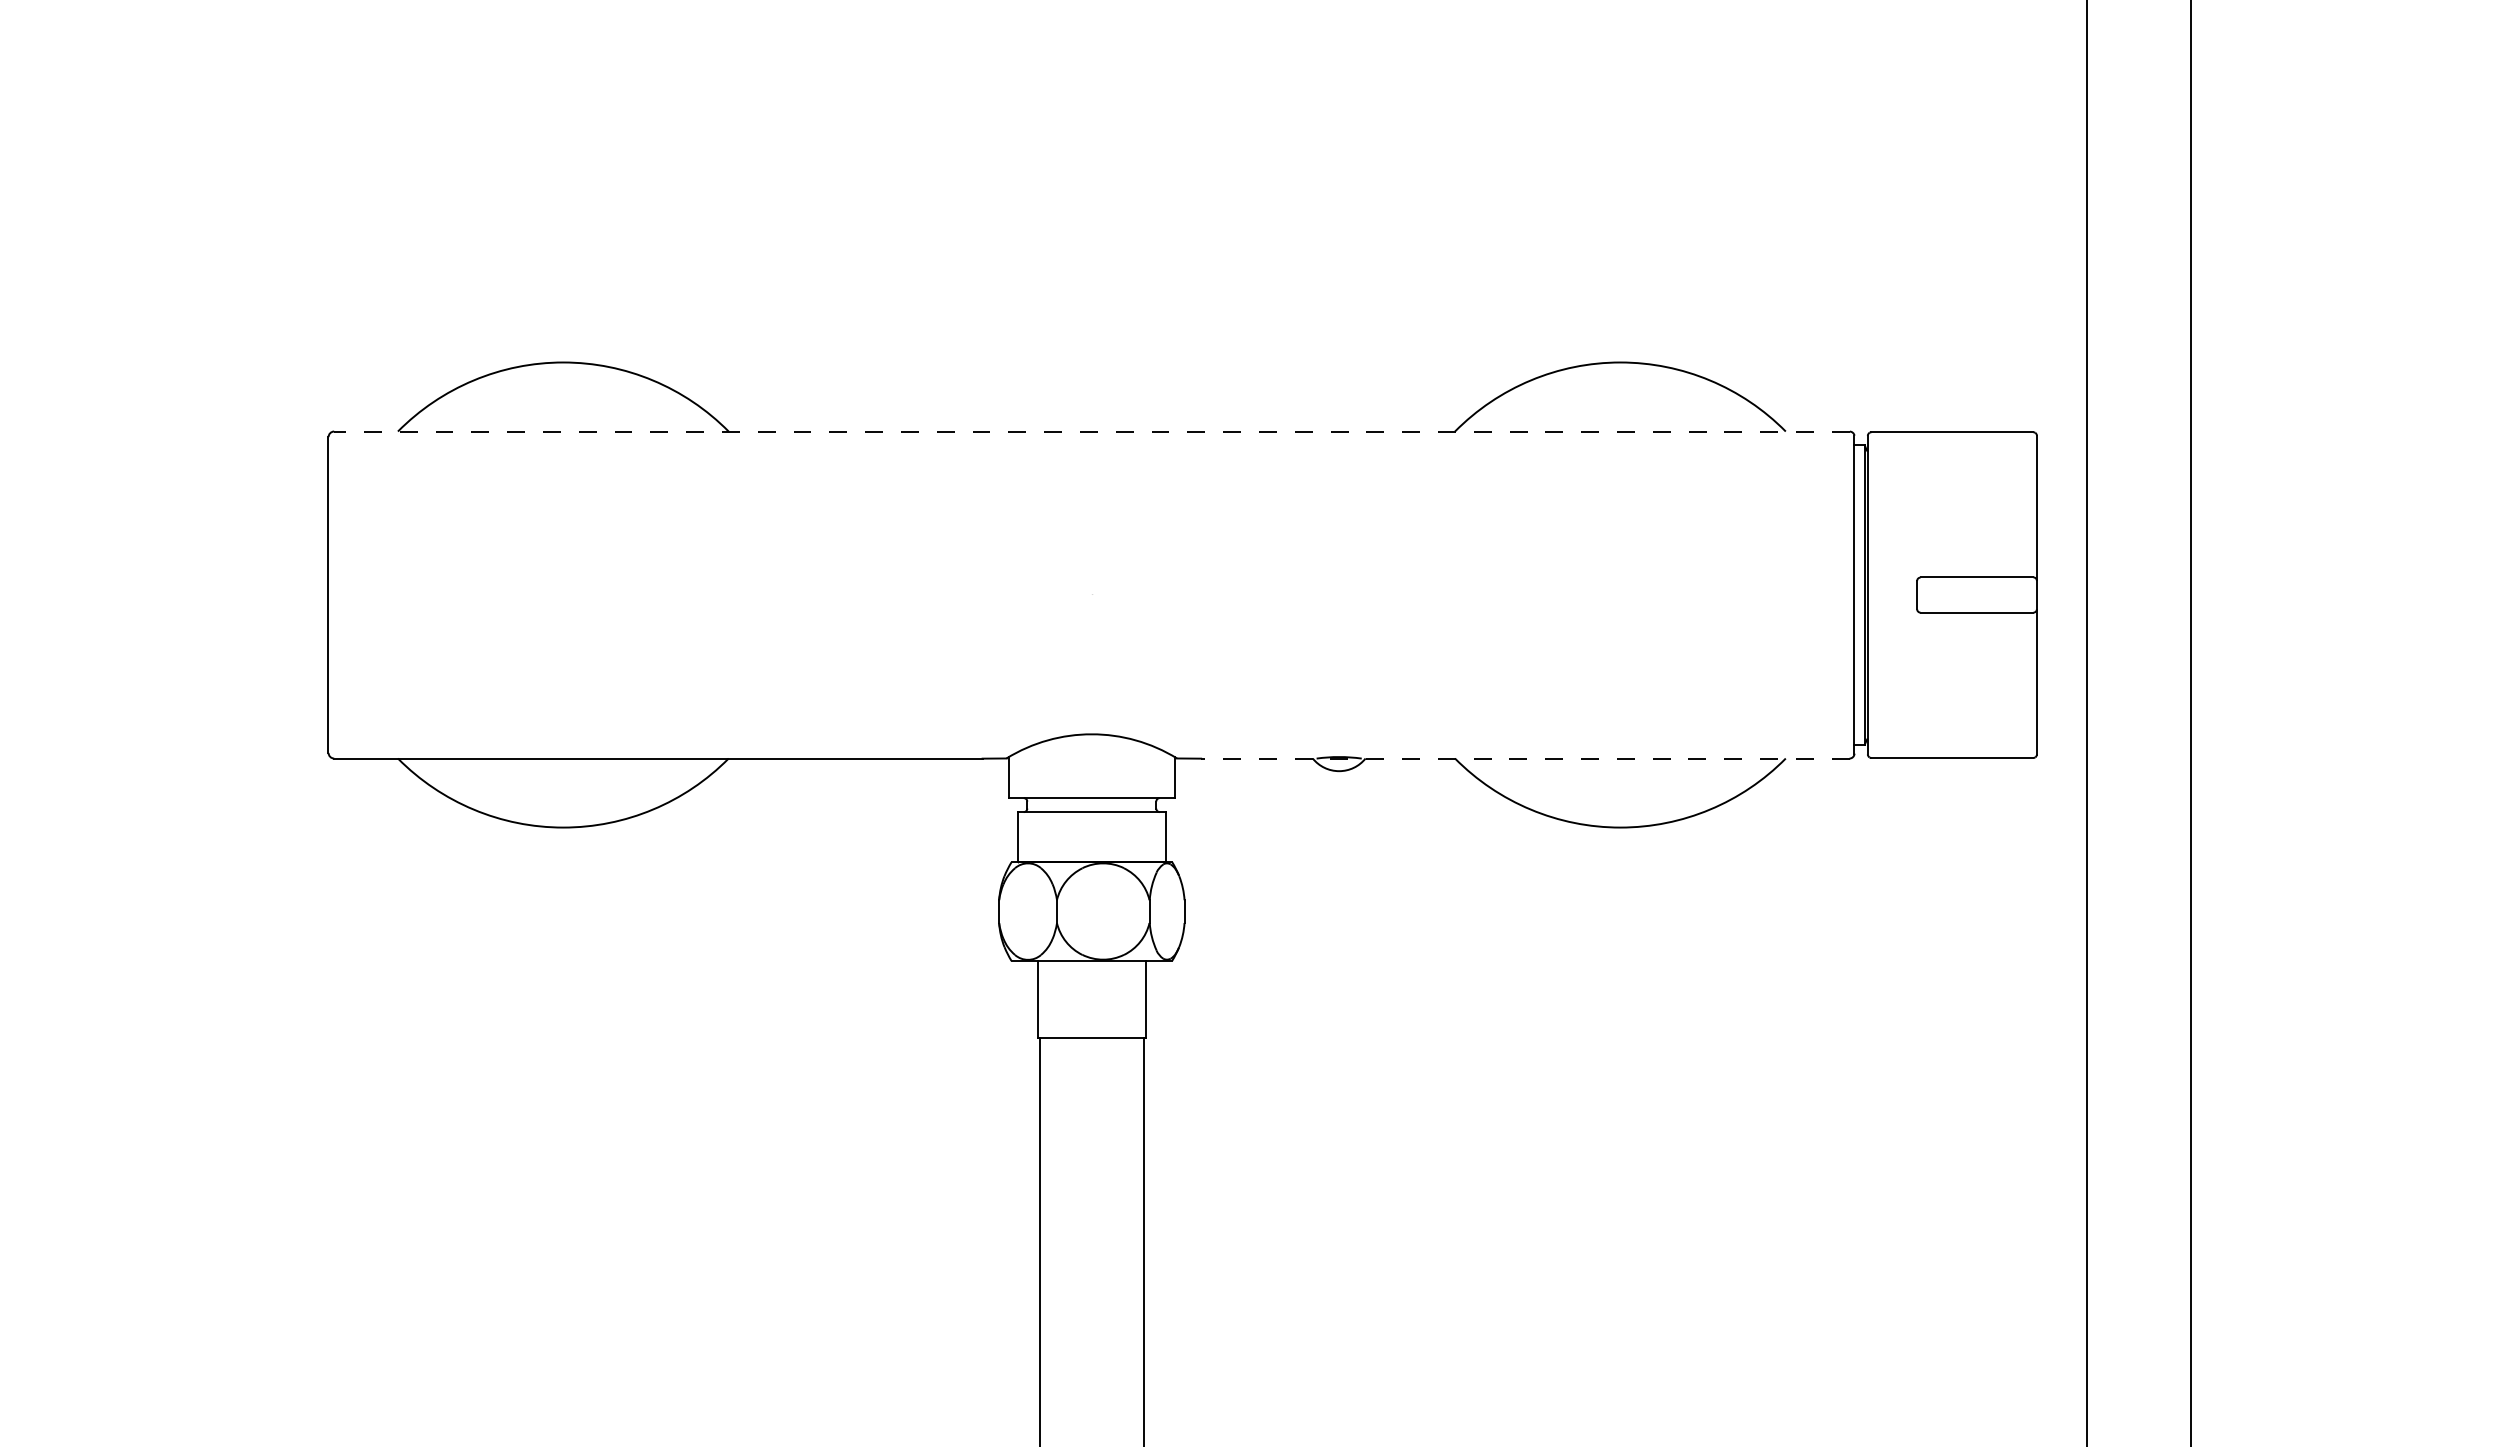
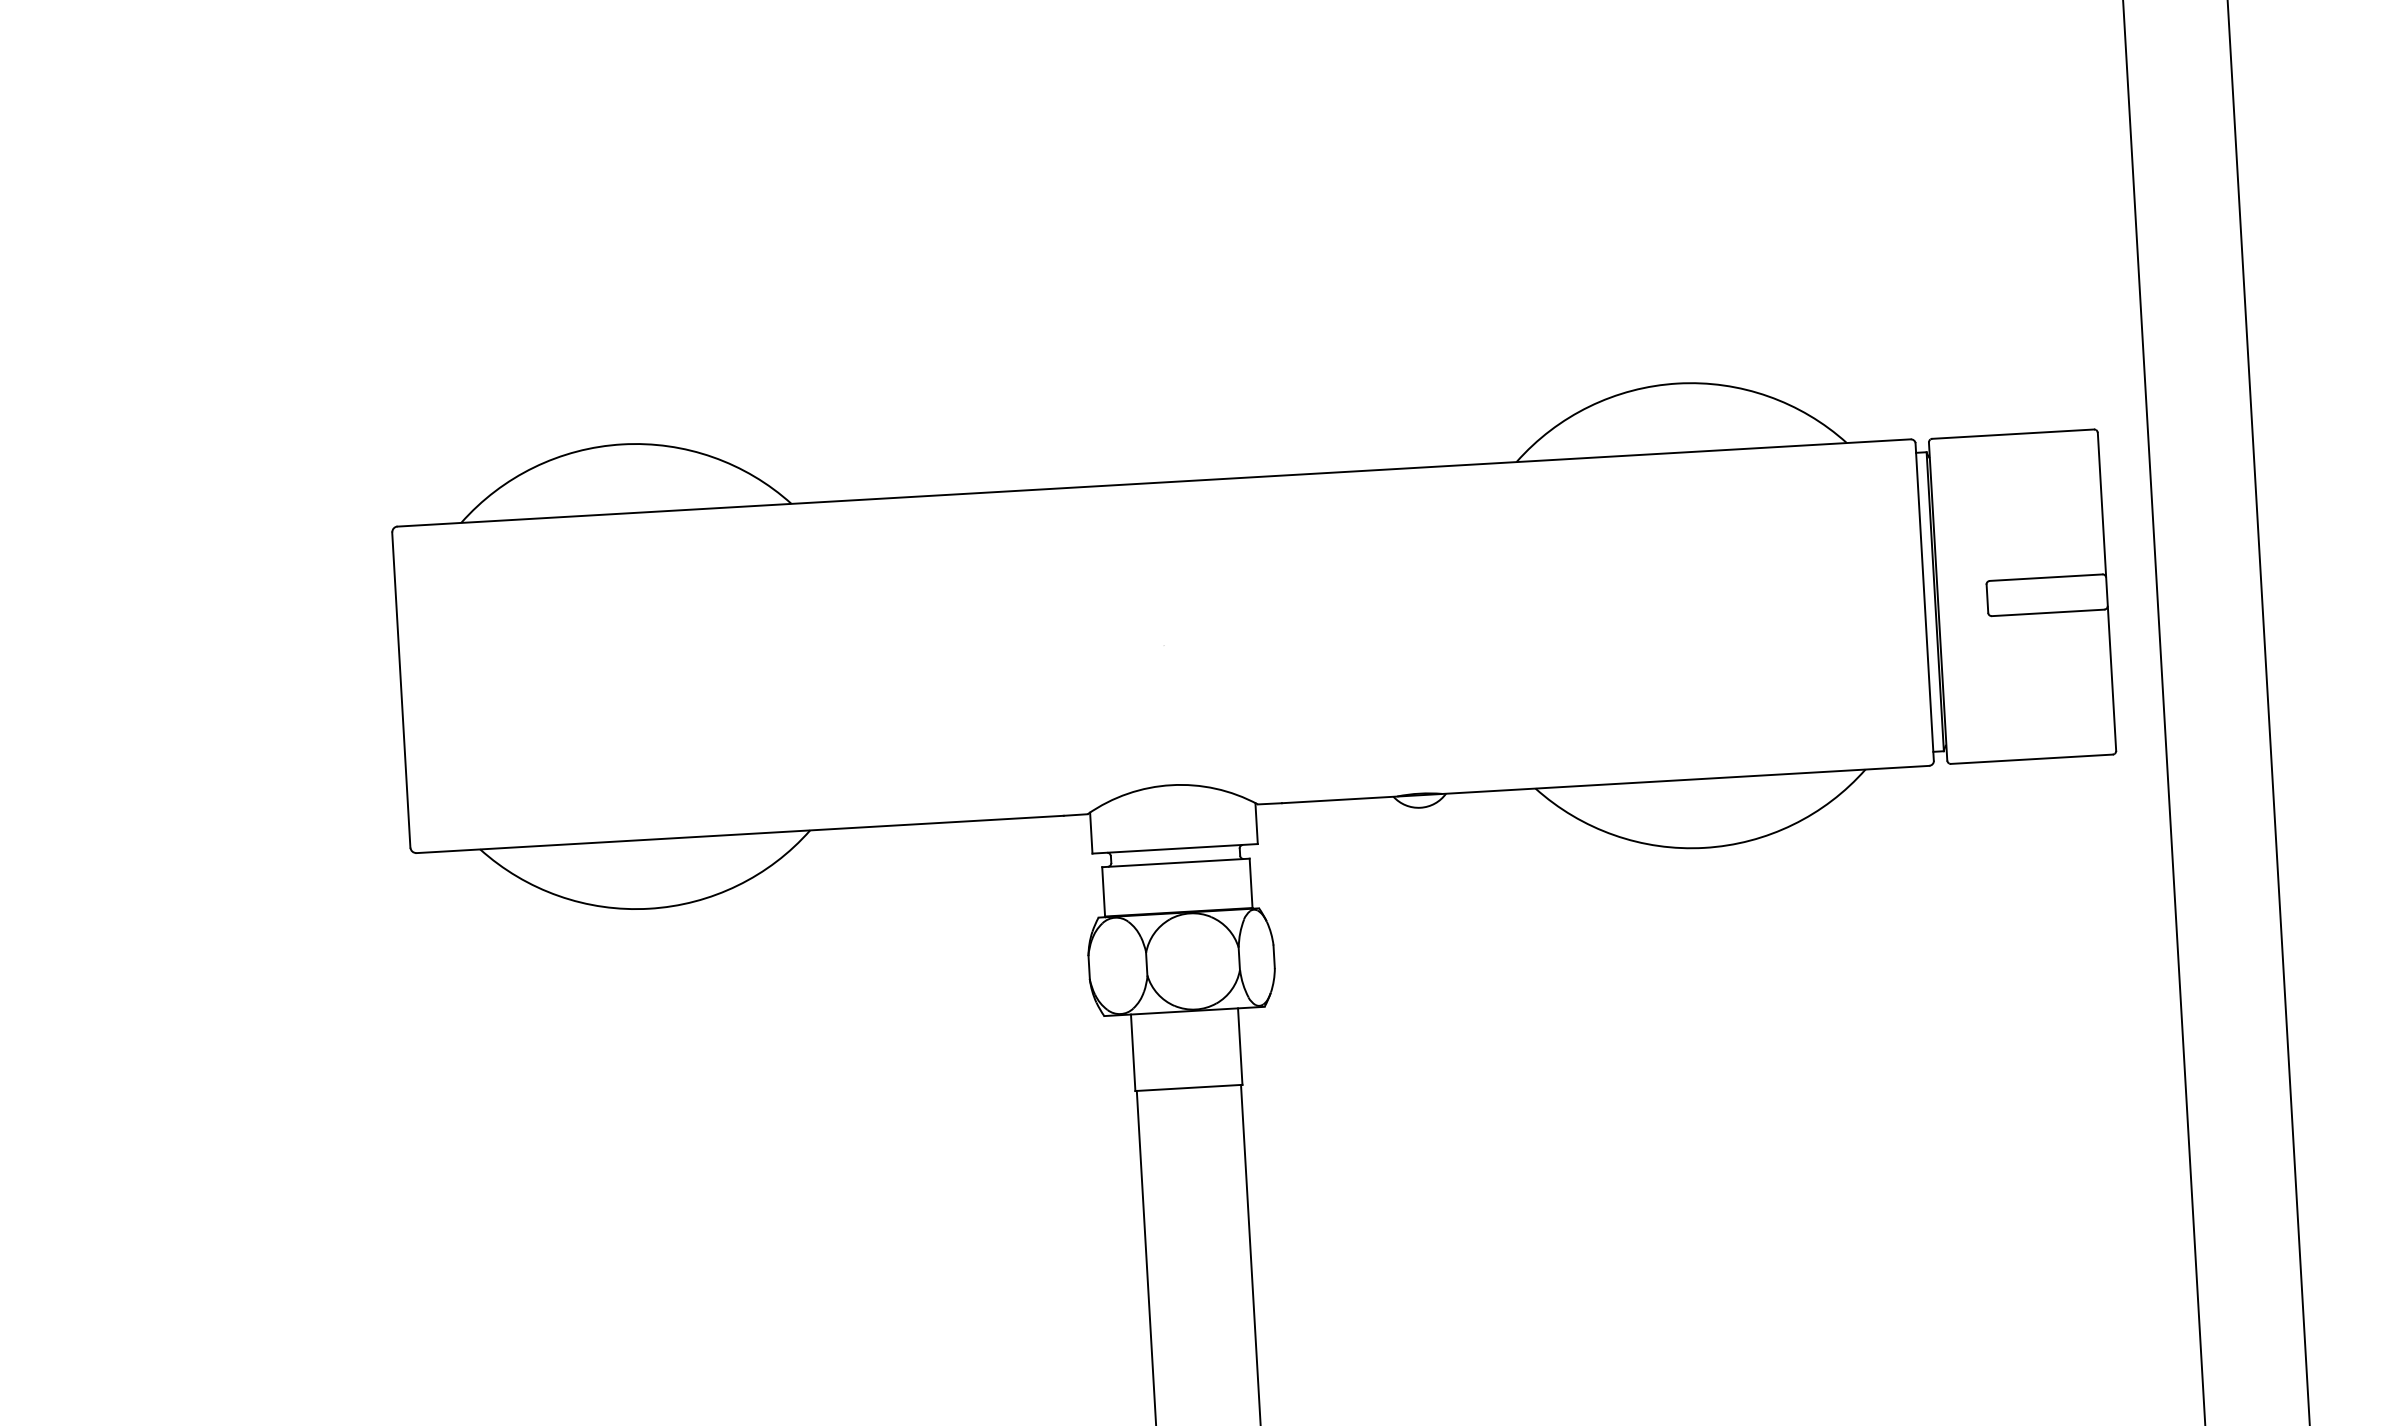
line: (1091, 431) -> (1153, 482), dashed -> solid
line: (1524, 758) -> (1604, 784), dashed -> solid

